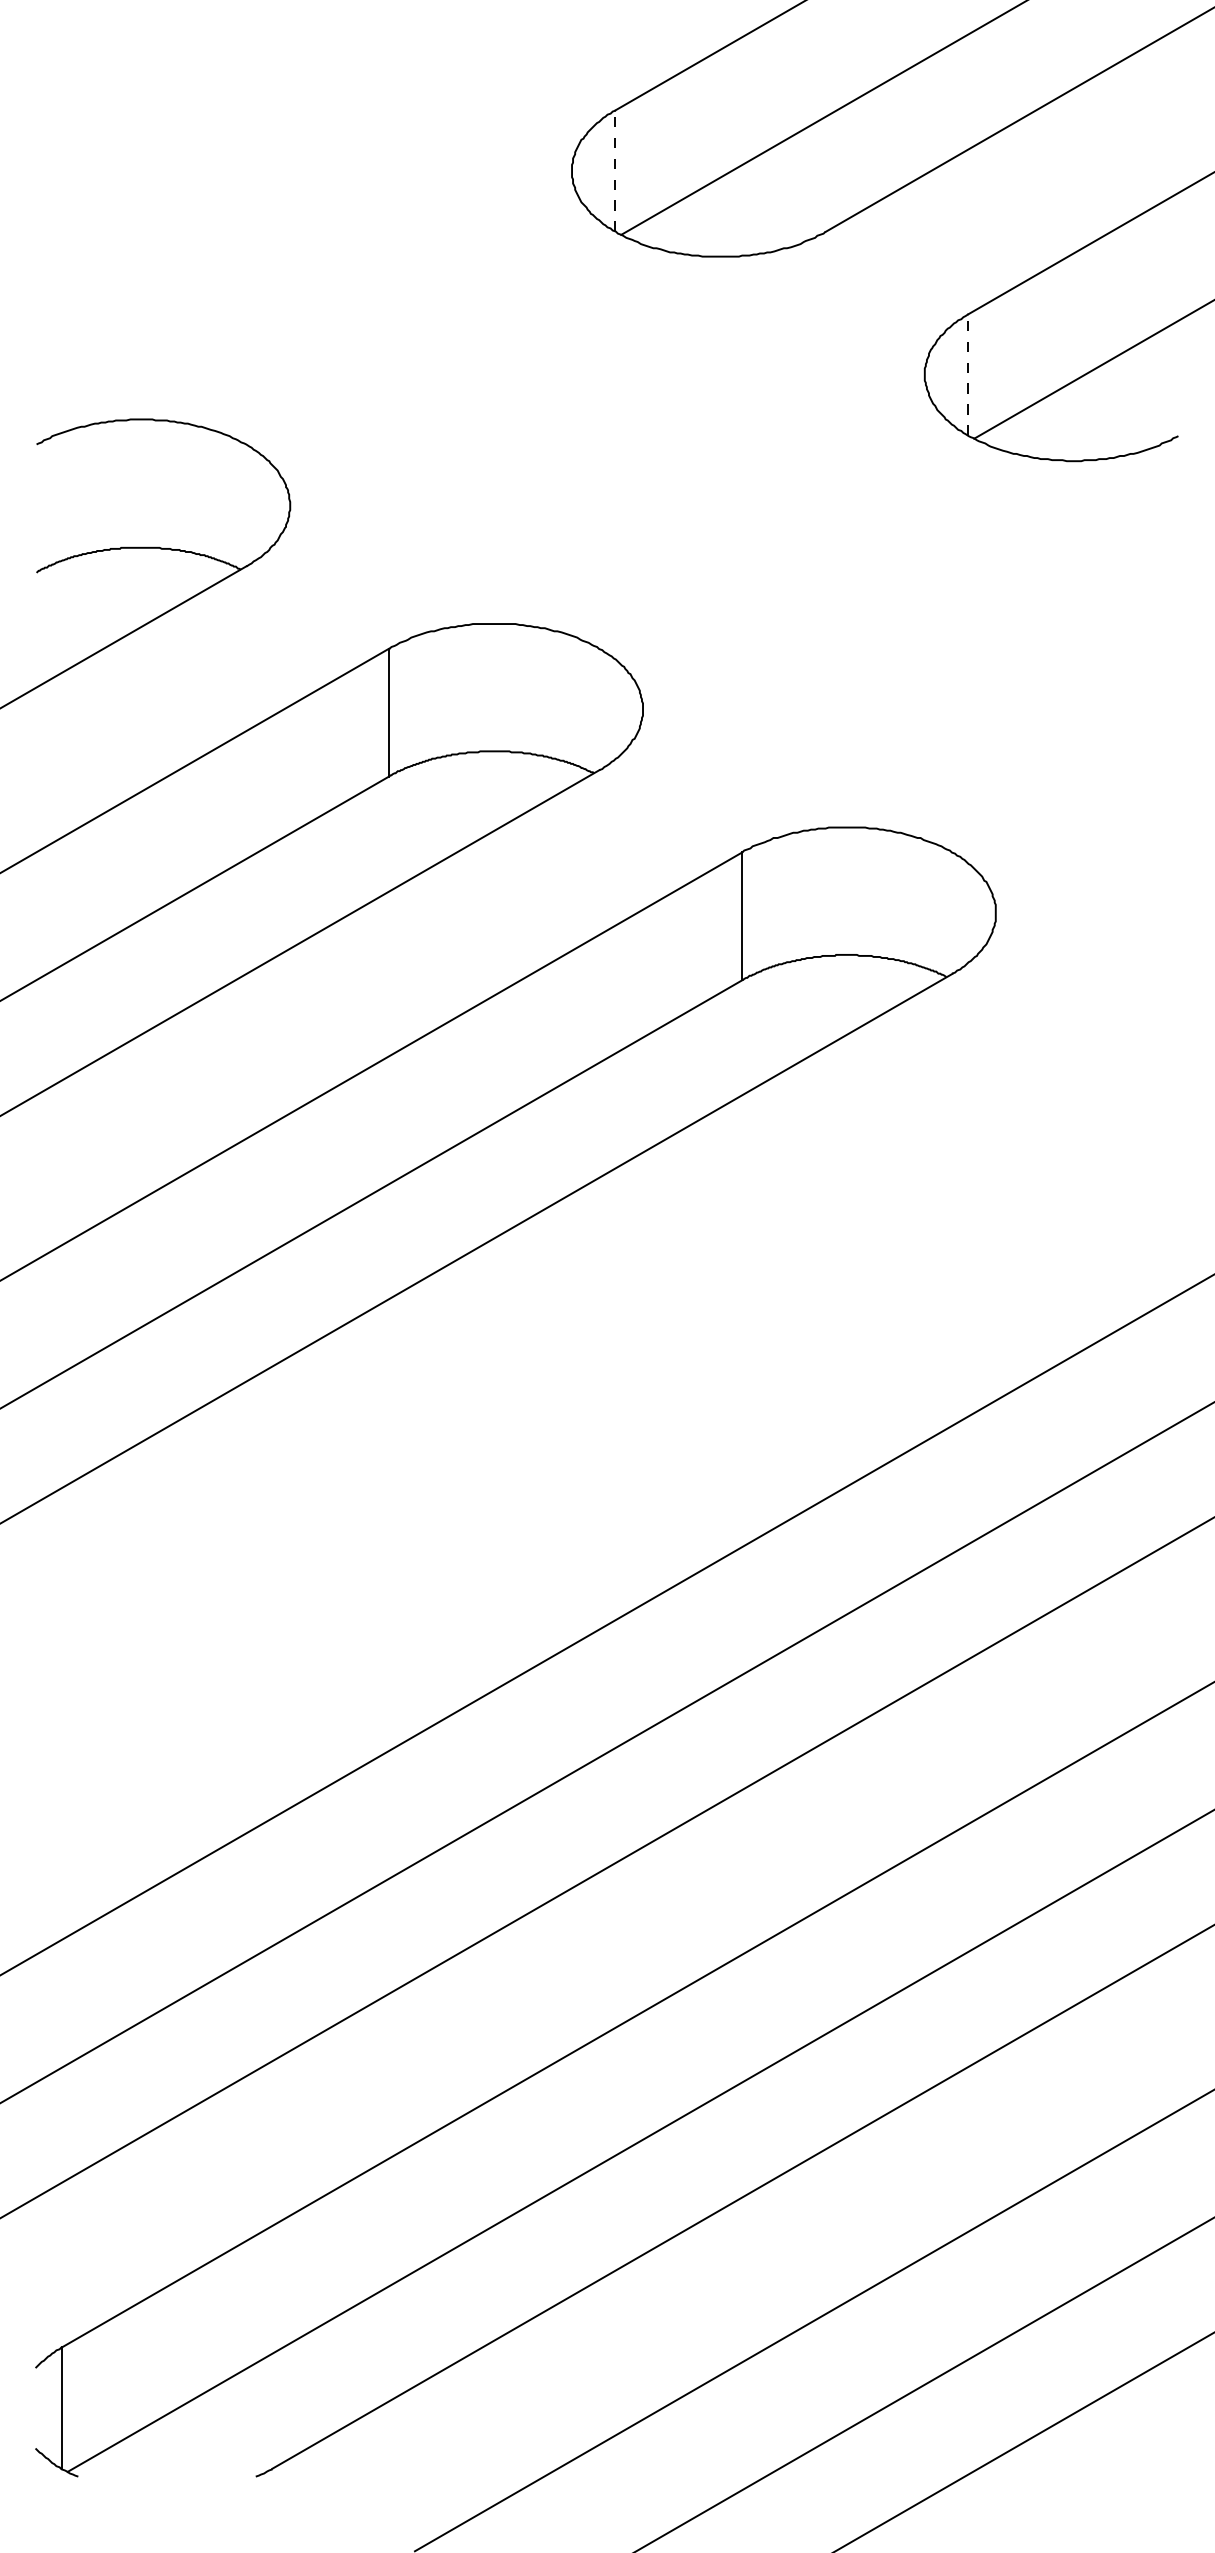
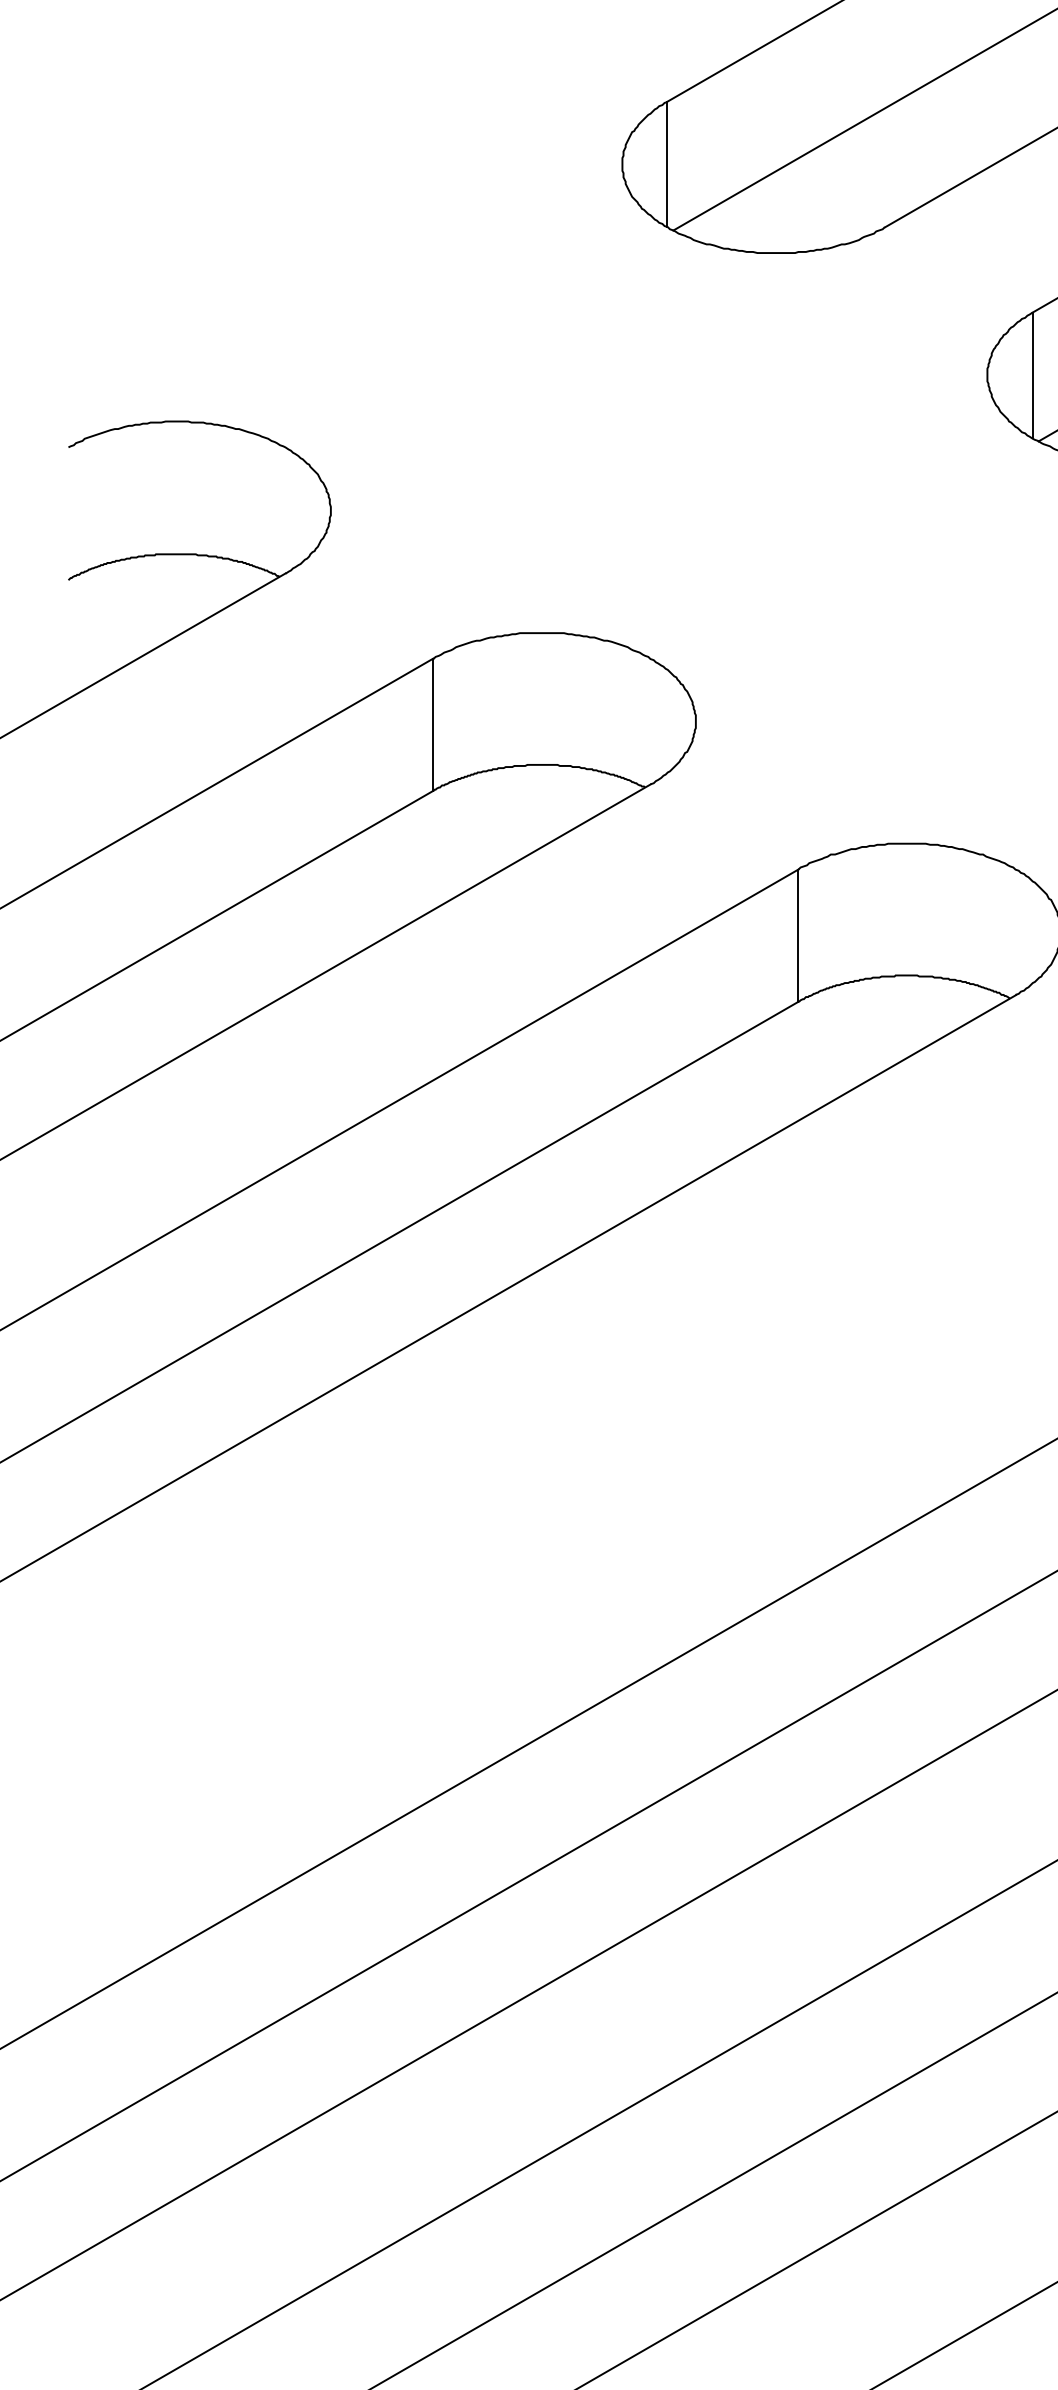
line: (615, 171) -> (667, 164), dashed -> solid
line: (968, 374) -> (1032, 374), dashed -> solid

